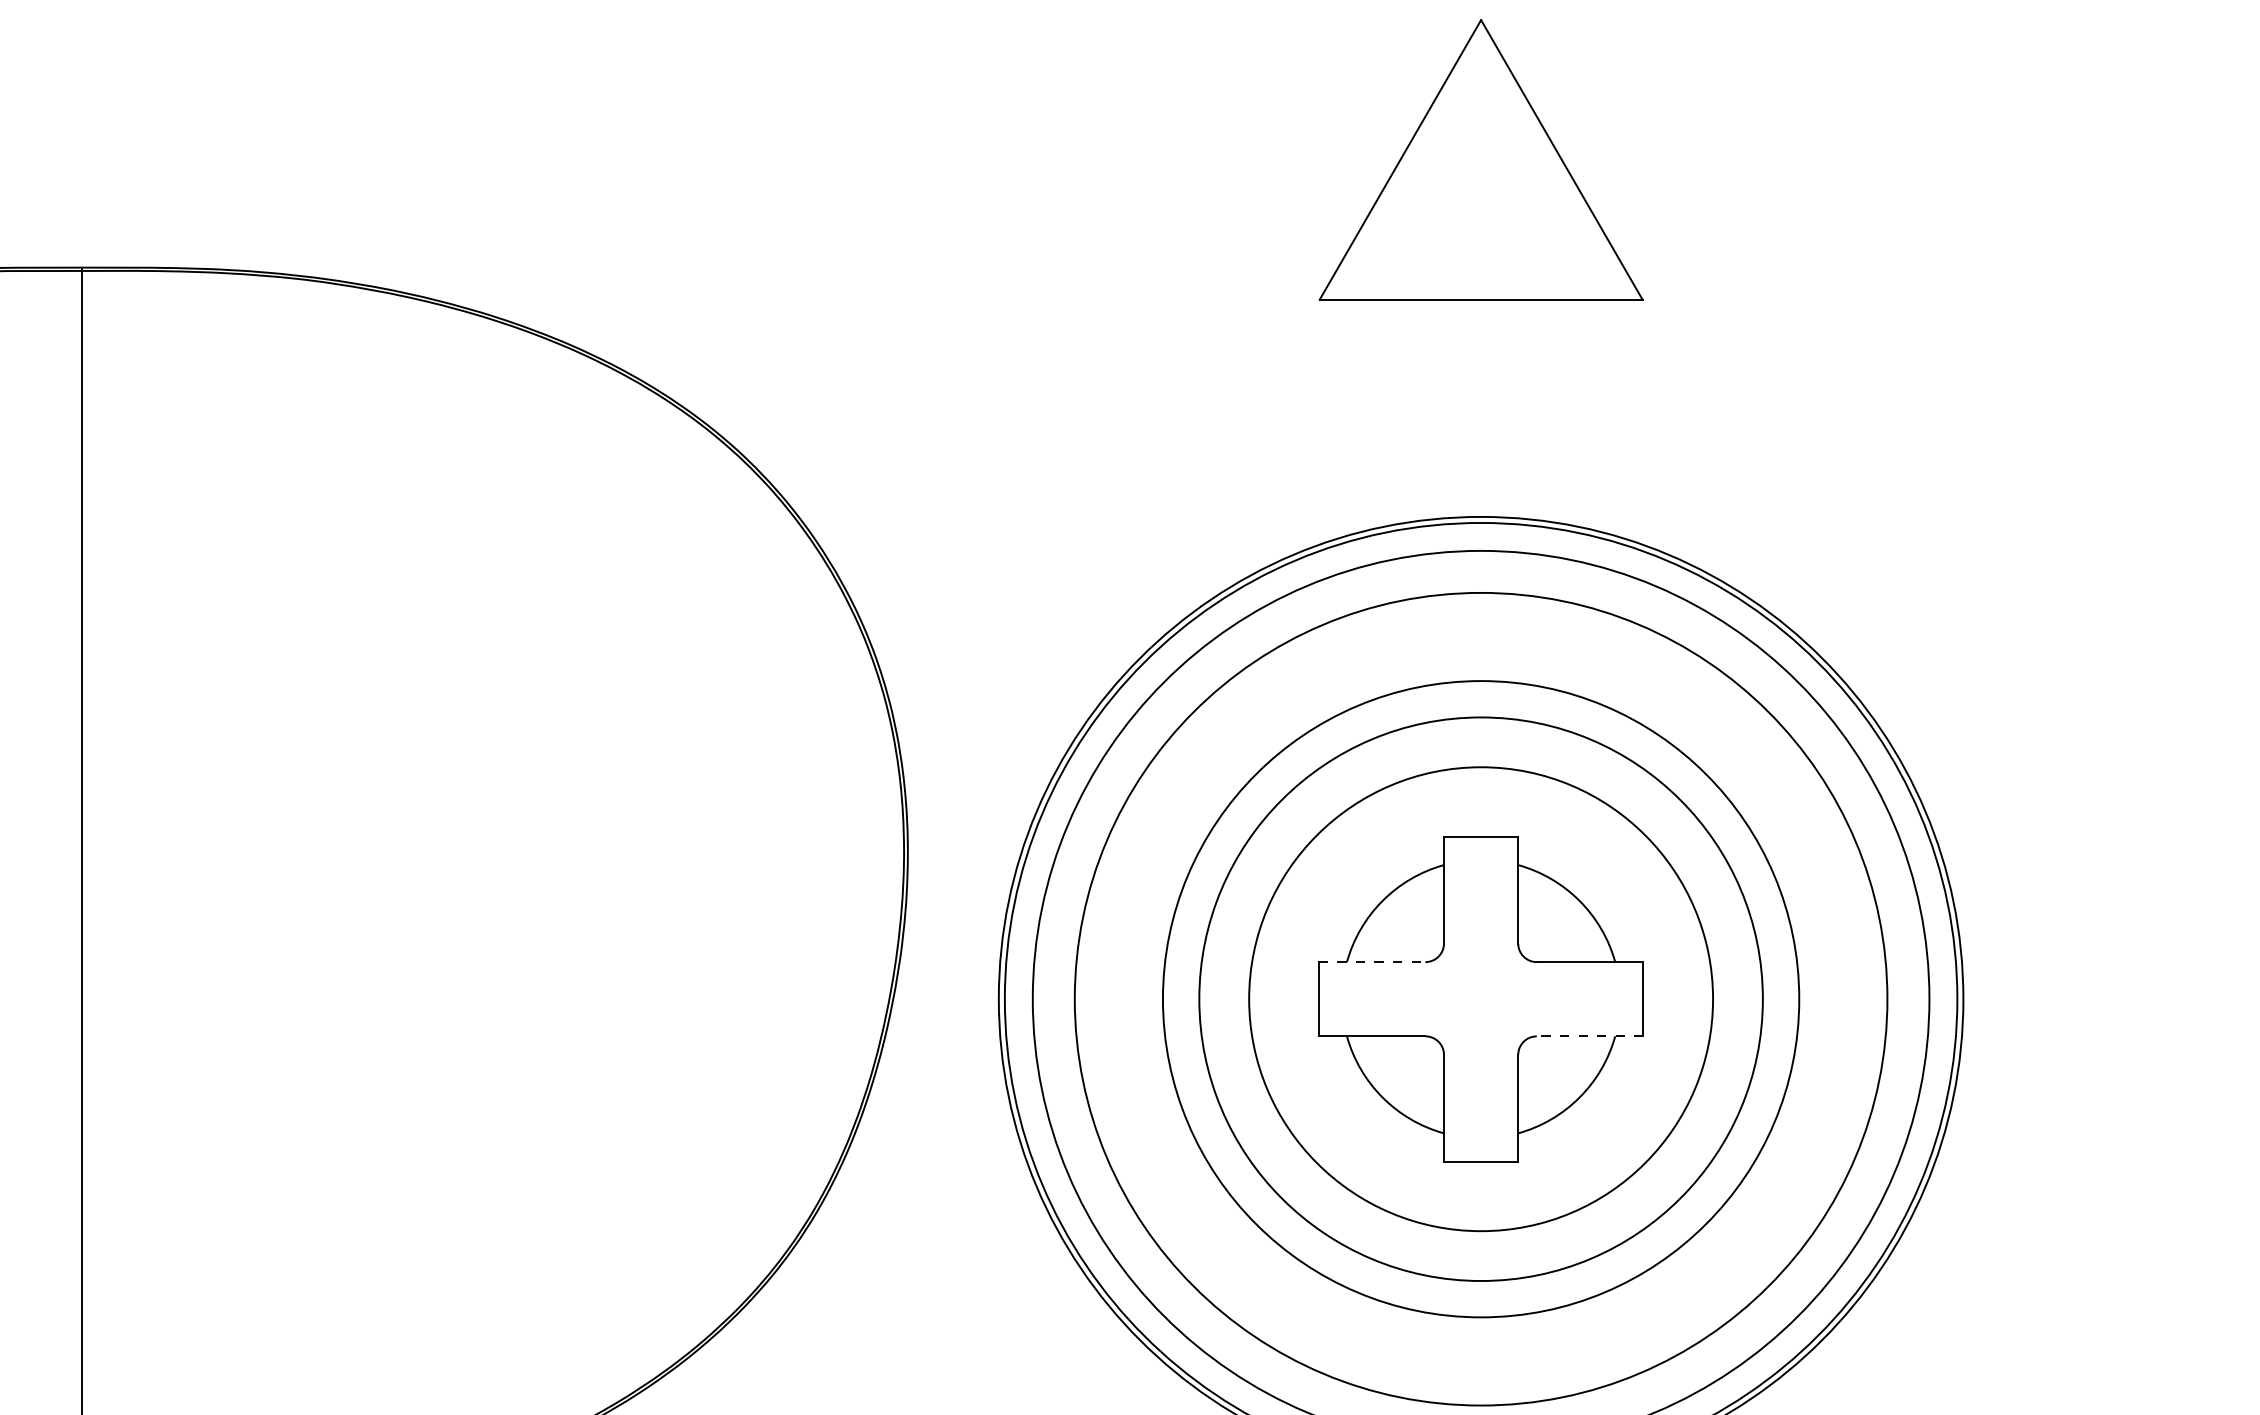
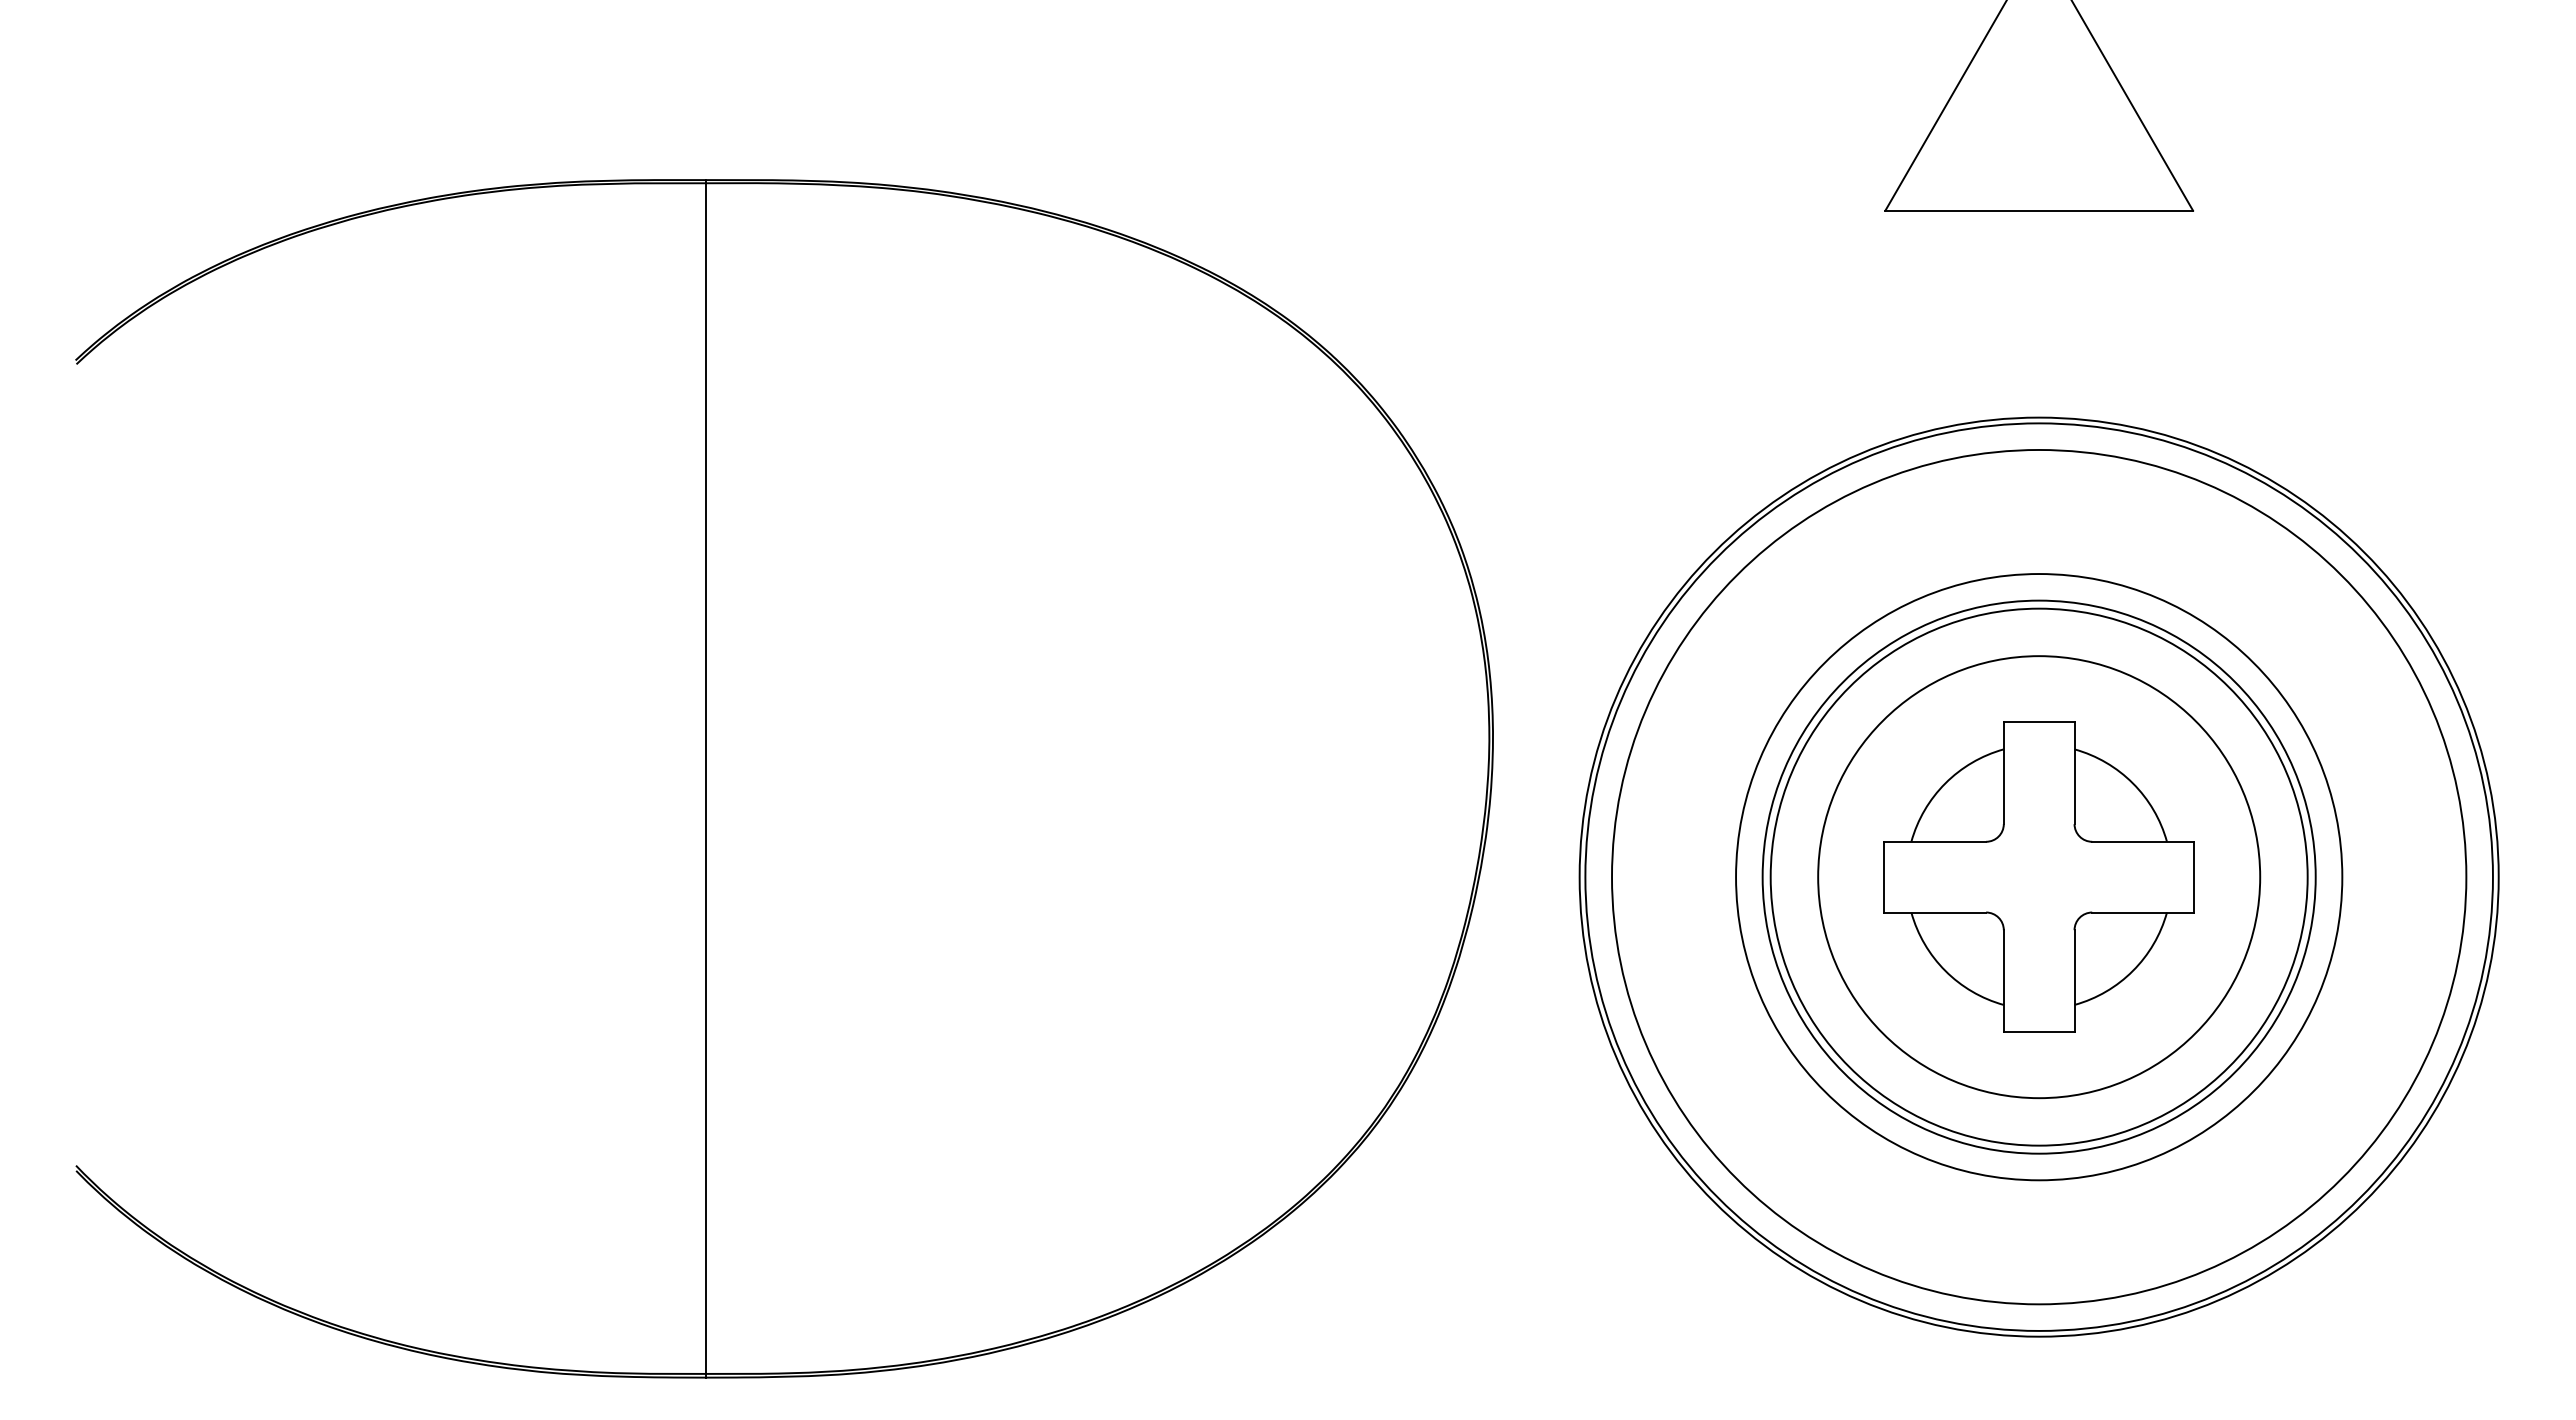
line: (1372, 961) -> (1935, 841), dashed -> solid
circle: (1480, 998) -> (2038, 876), size x0.71
line: (1590, 1036) -> (2143, 912), dashed -> solid

